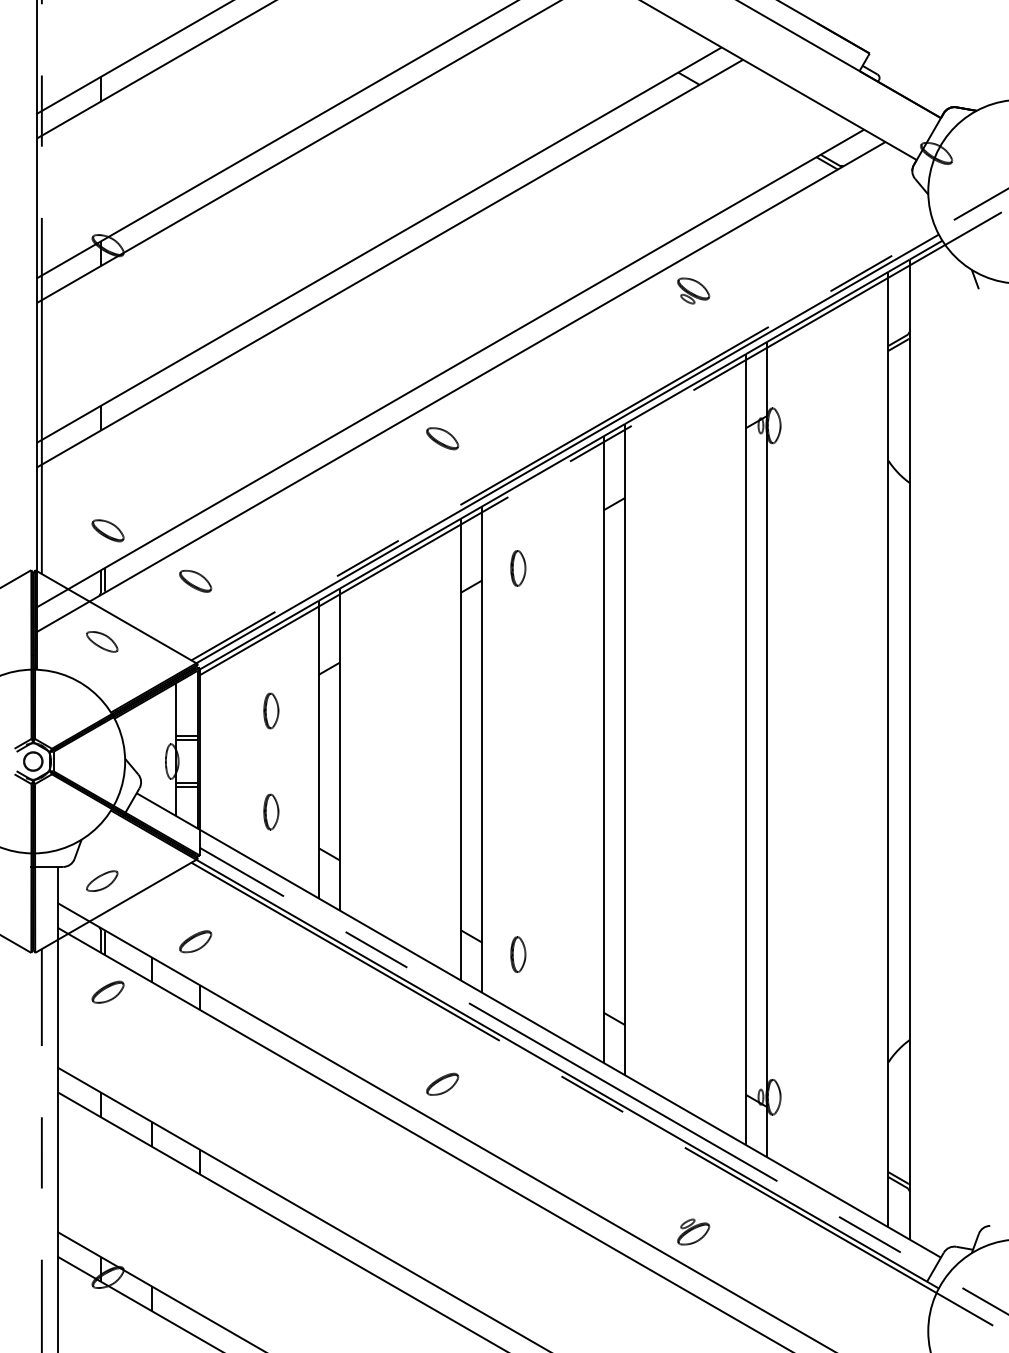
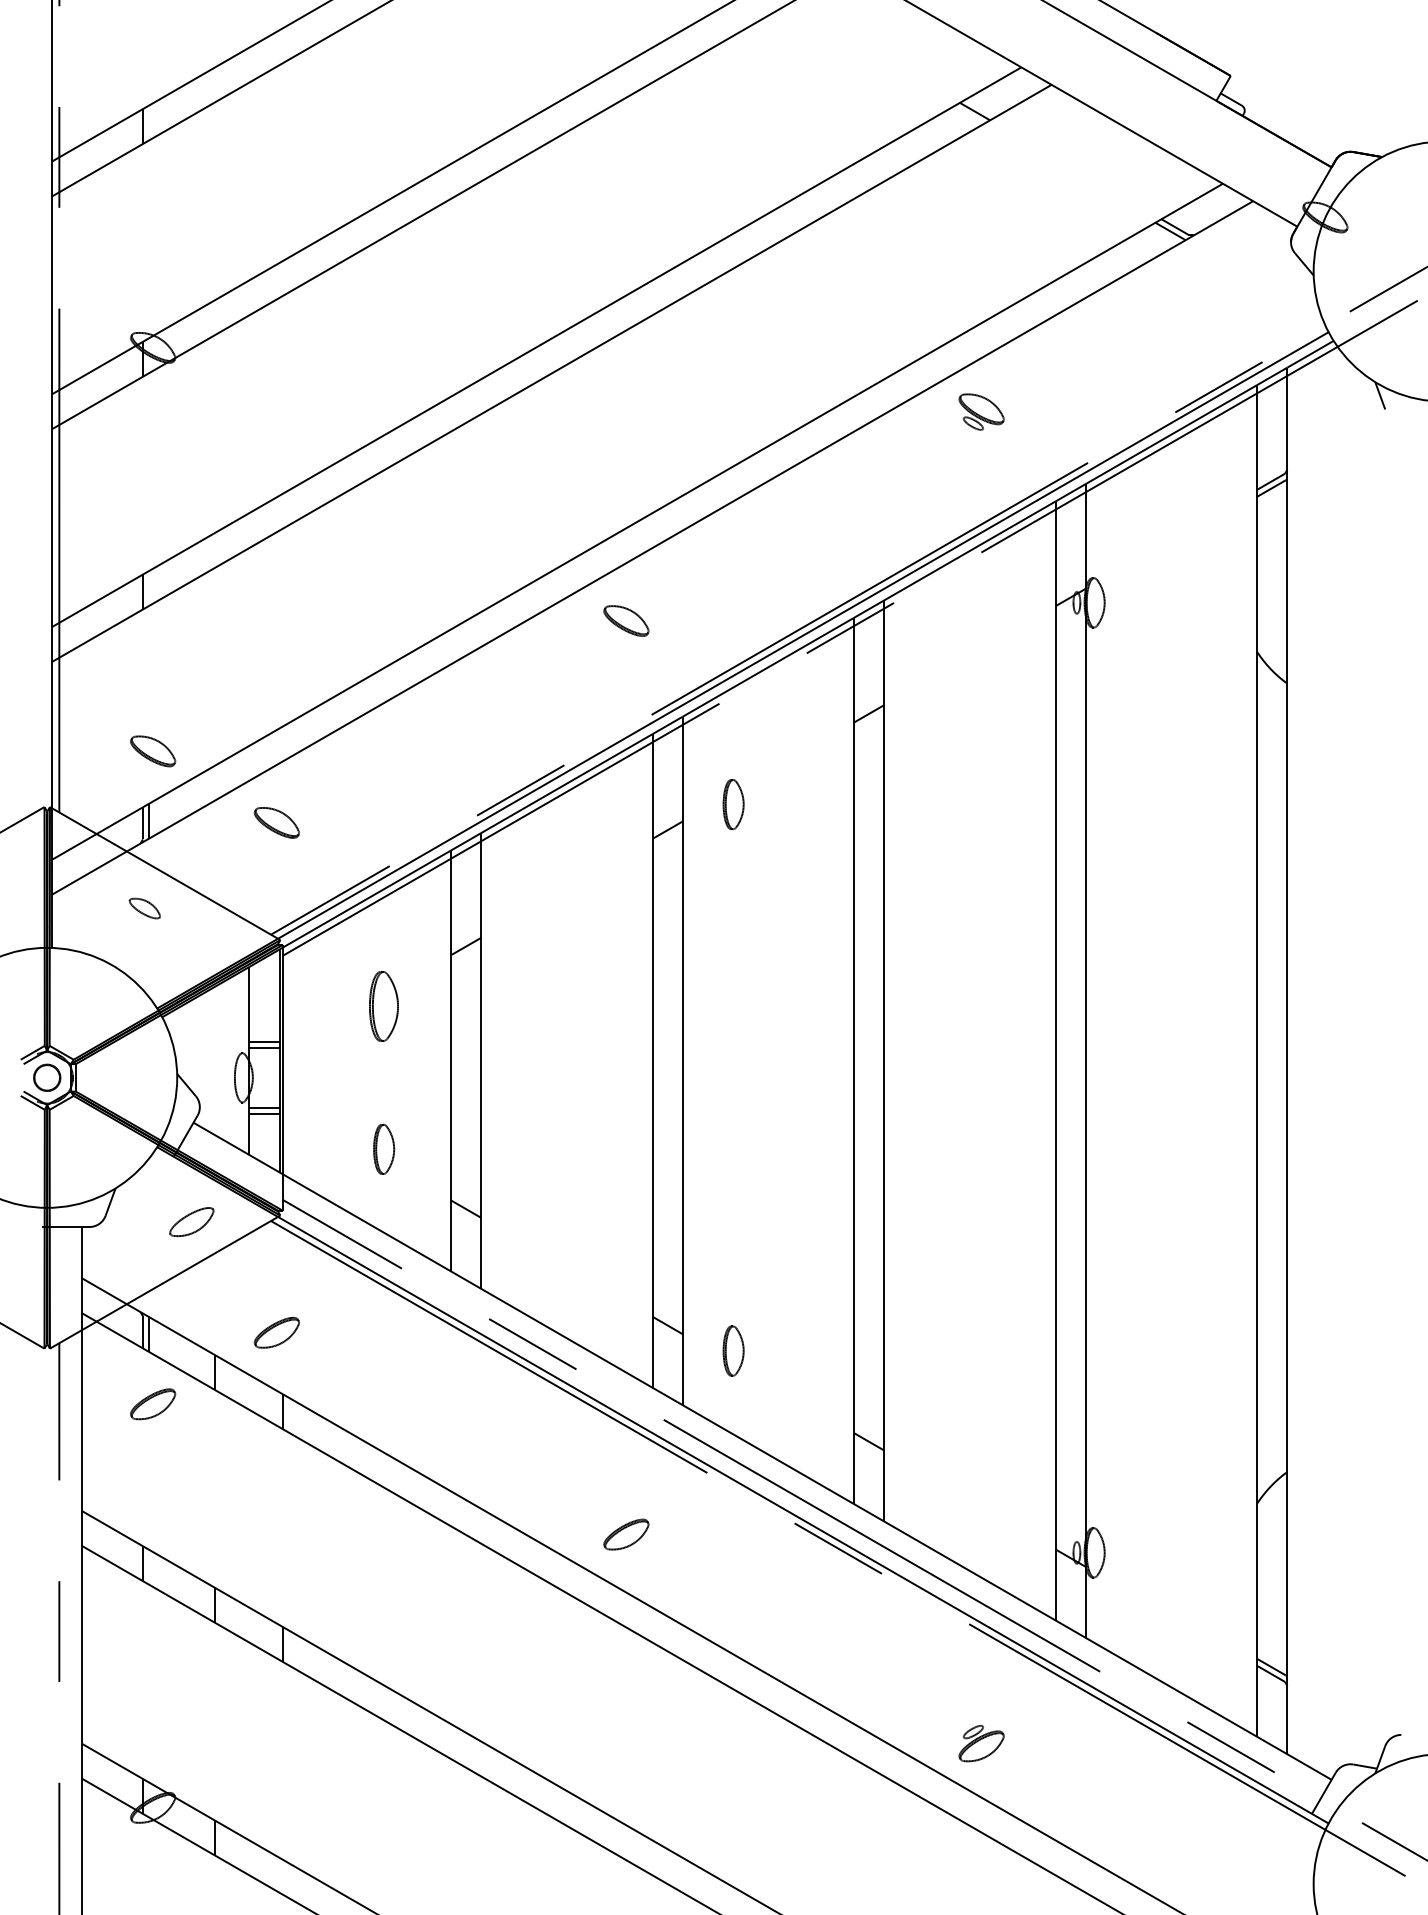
part: (102, 641) -> (144, 908), size x0.7
part: (271, 710) -> (384, 1005), size x1.4
part: (102, 880) -> (191, 1221), moved

